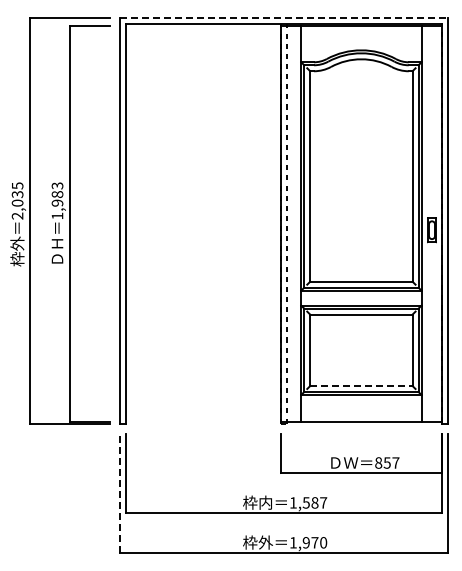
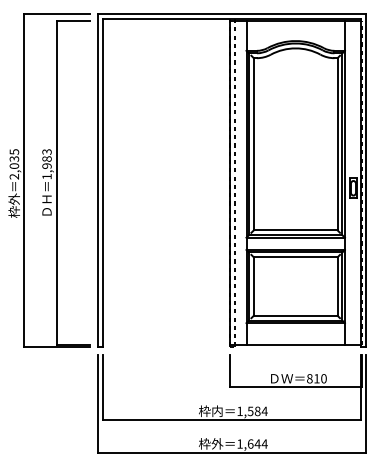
line: (283, 17) -> (231, 14), dashed -> solid
line: (361, 386) -> (295, 316), dashed -> solid
text: (391, 462) -> (320, 378), 857 -> 810
line: (119, 493) -> (97, 403), dashed -> solid
text: (323, 502) -> (264, 411), 1,587 -> 1,584
text: (314, 542) -> (257, 443), 1,970 -> 1,644

